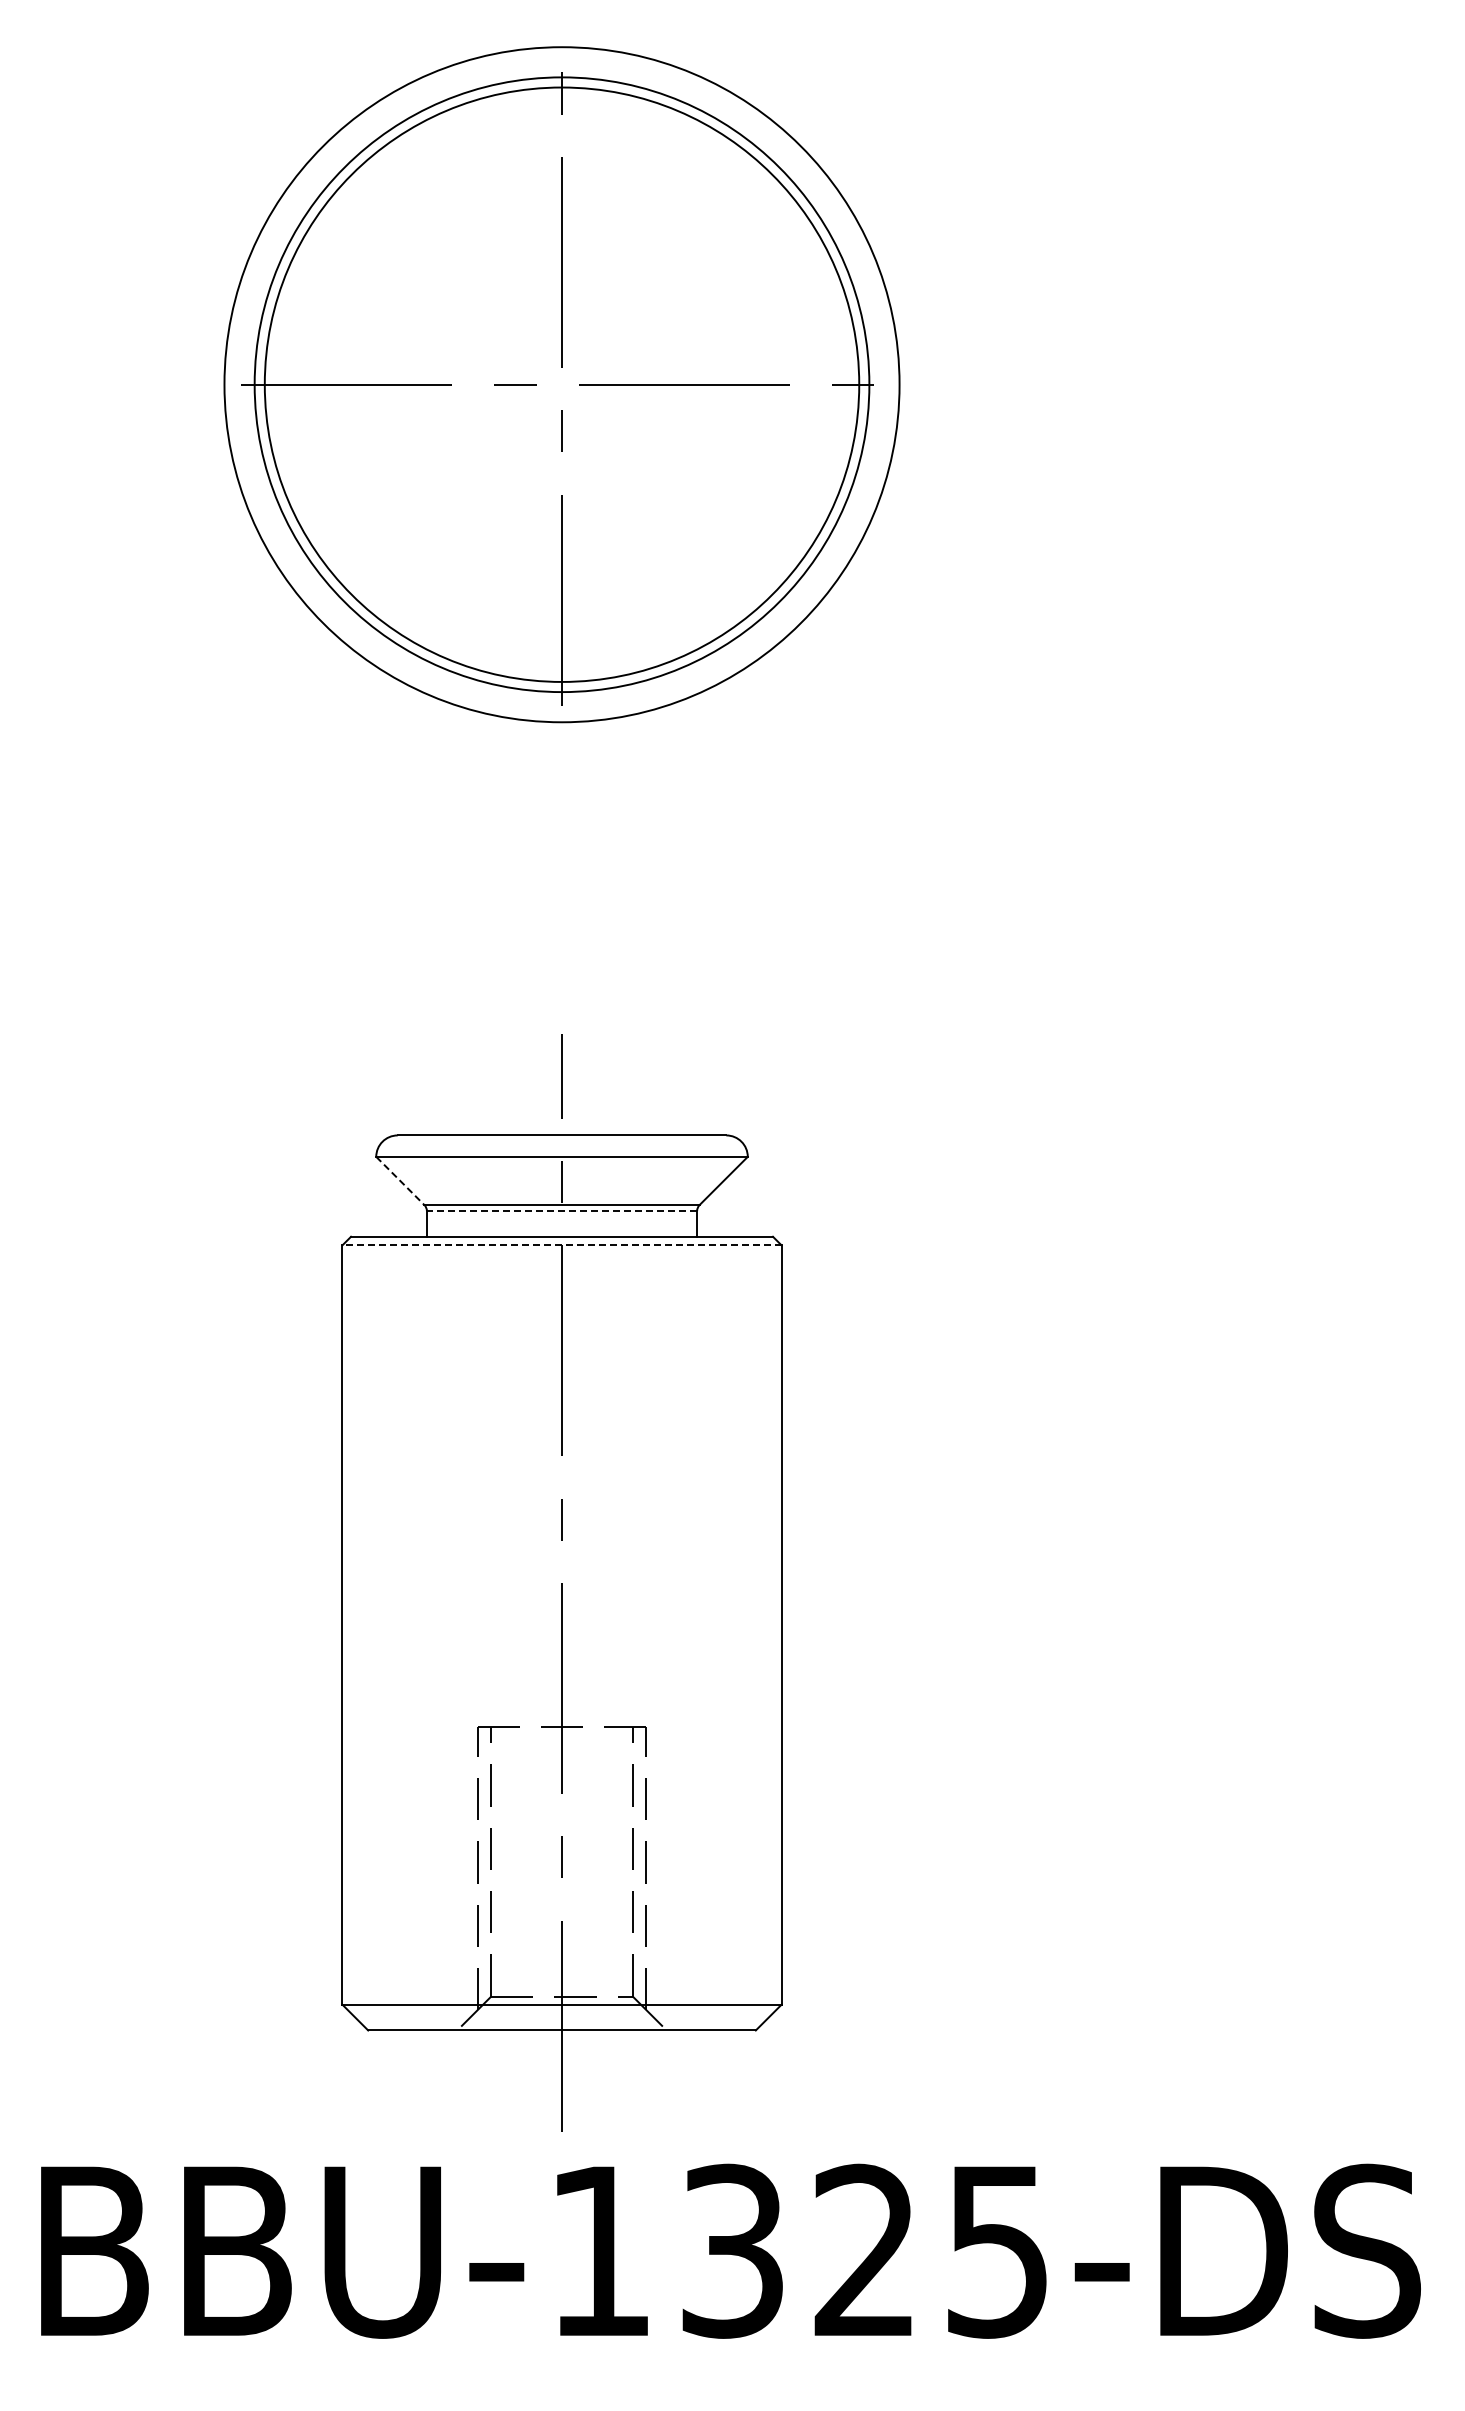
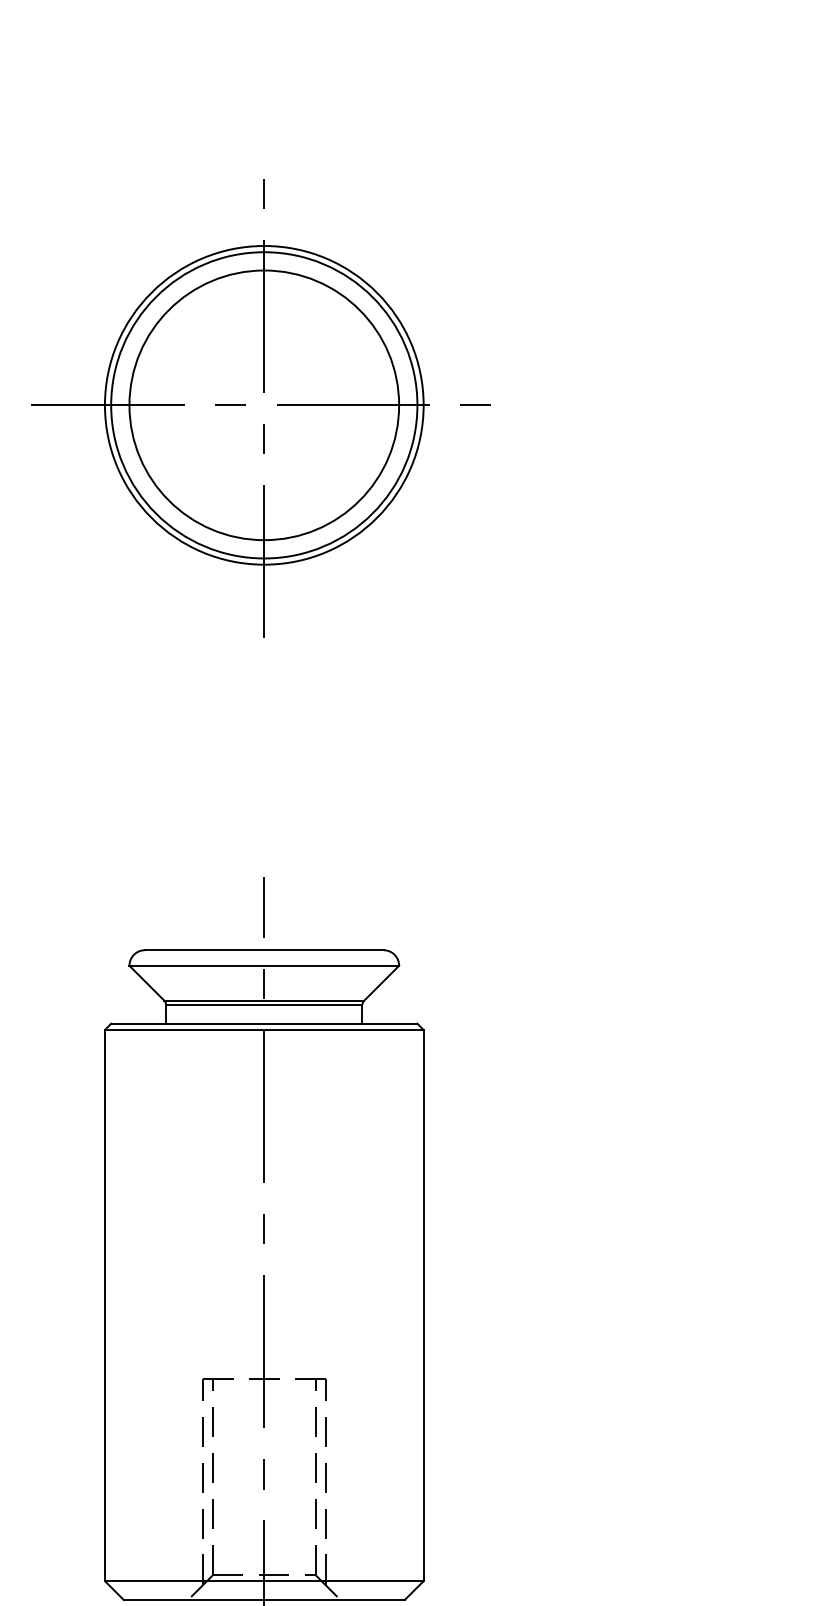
circle: (561, 384) -> (263, 405), size x0.62
circle: (561, 384) -> (263, 405), size x0.62
circle: (561, 384) -> (263, 405), size x0.71
line: (400, 1181) -> (147, 983), dashed -> solid
line: (561, 1211) -> (263, 1005), dashed -> solid
line: (562, 1245) -> (264, 1030), dashed -> solid

